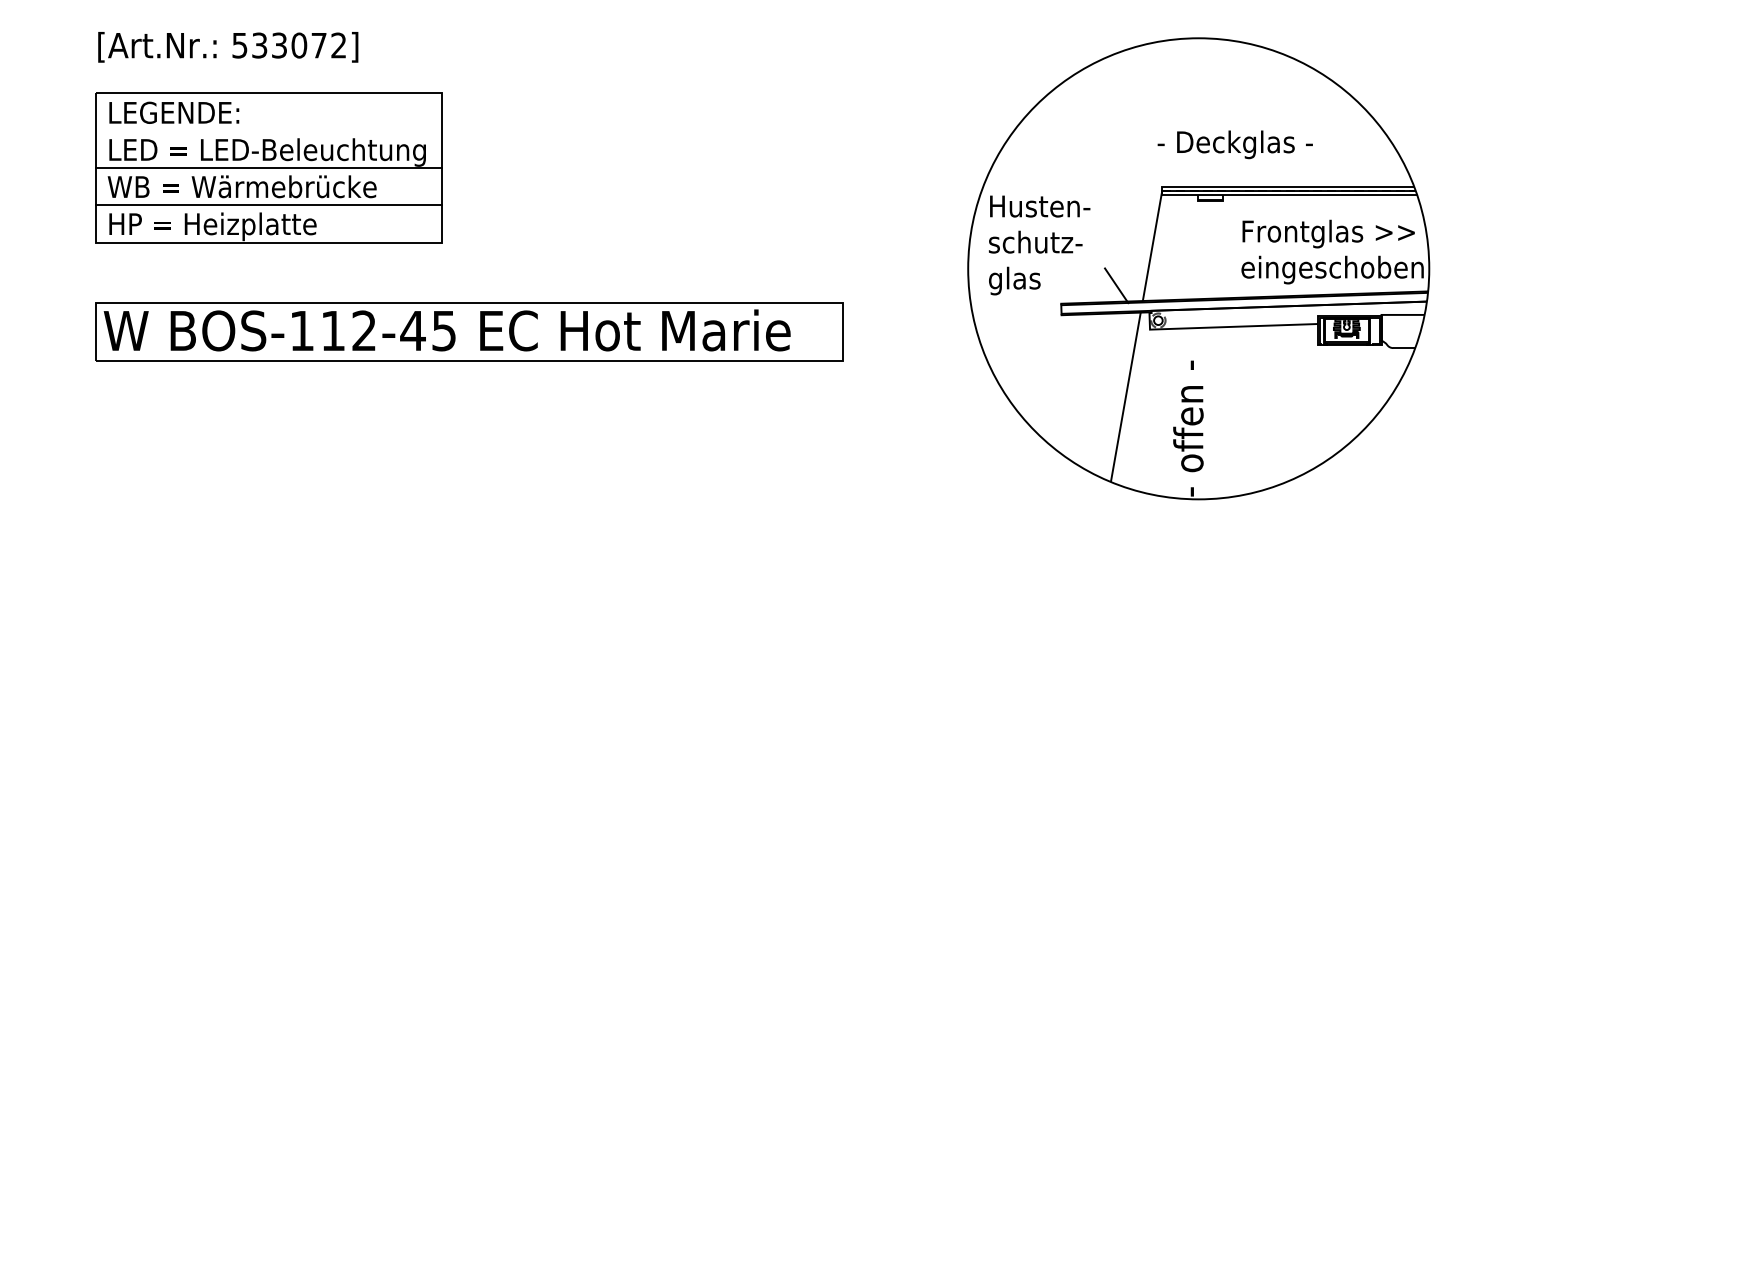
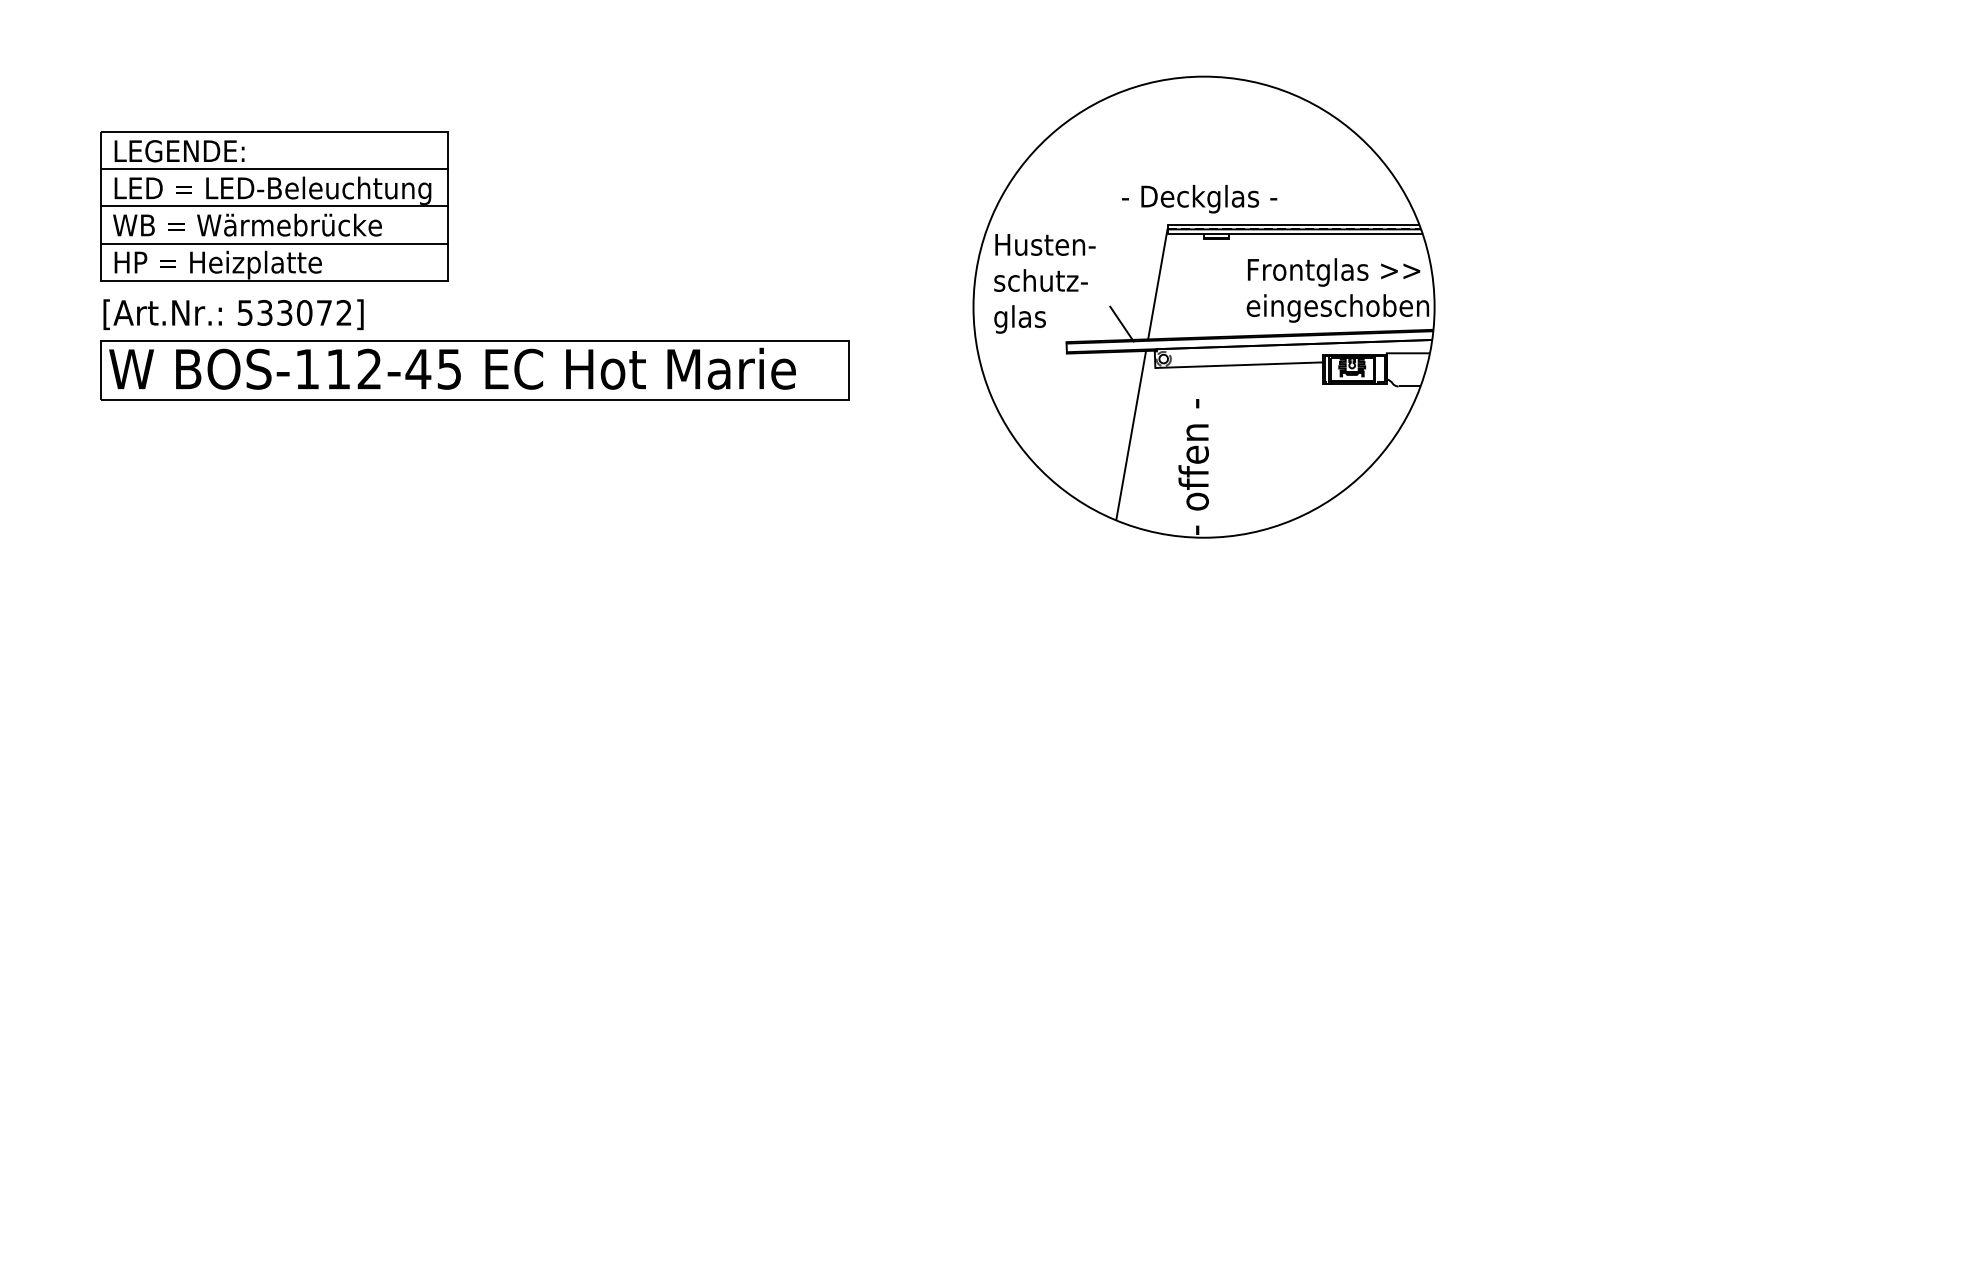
text: (228, 47) -> (233, 314), moved
line: (268, 131) -> (273, 169), added
text: (1235, 145) -> (1199, 199), moved

